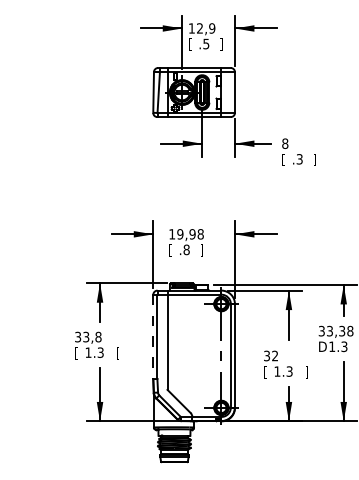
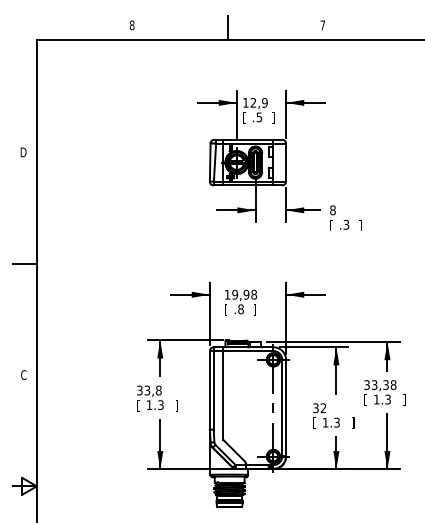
line: (152, 337) -> (209, 390), dashed -> solid
text: (322, 346) -> (367, 399), D -> [
text: (117, 353) -> (176, 405), [ -> ]

